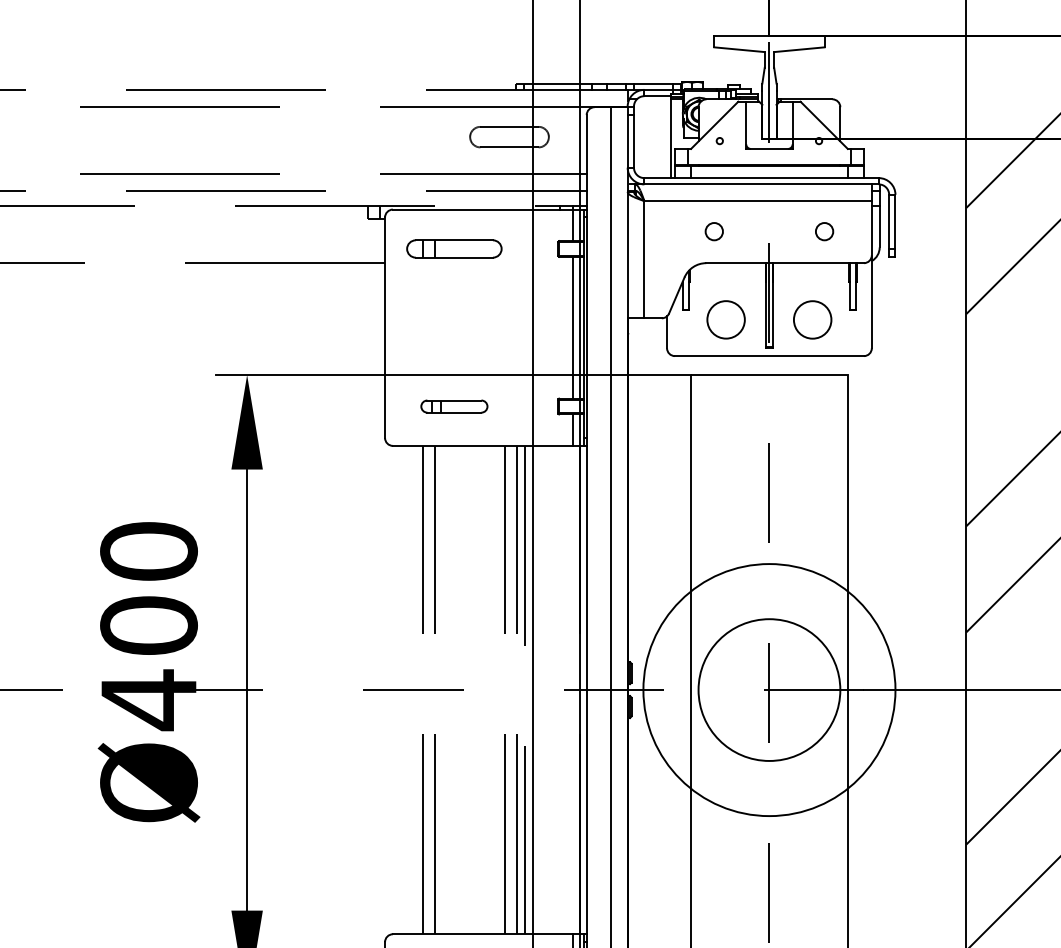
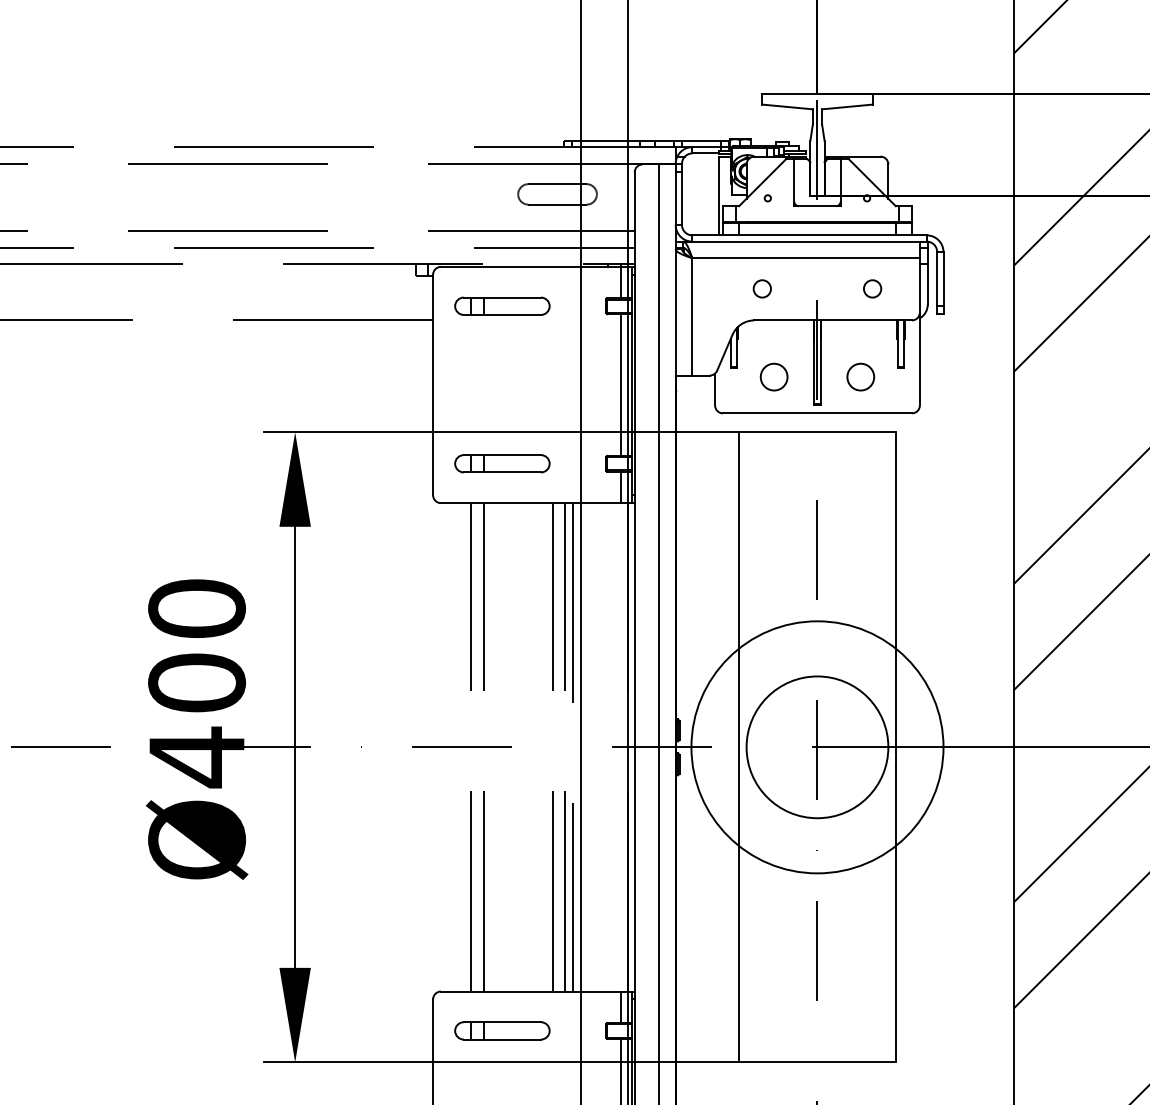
circle: (725, 319) -> (773, 376), size x0.71
circle: (812, 319) -> (860, 376), size x0.71
part: (454, 406) -> (502, 463), size x1.43

